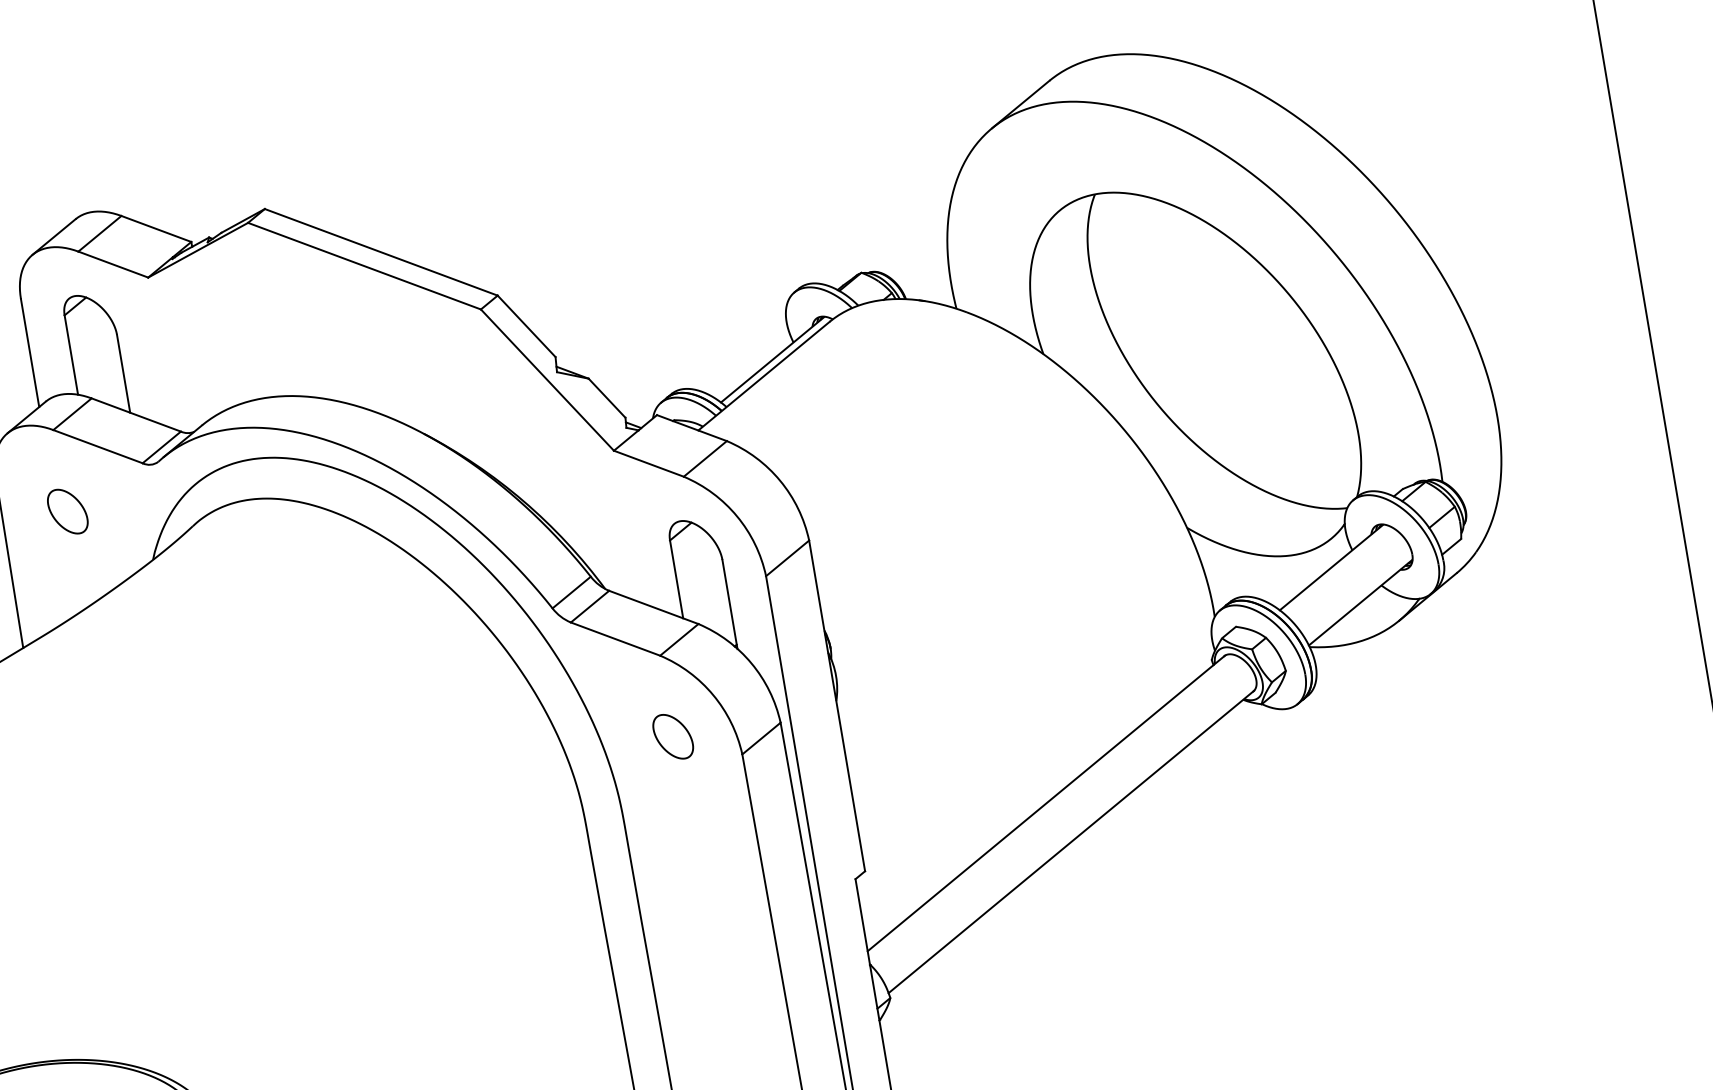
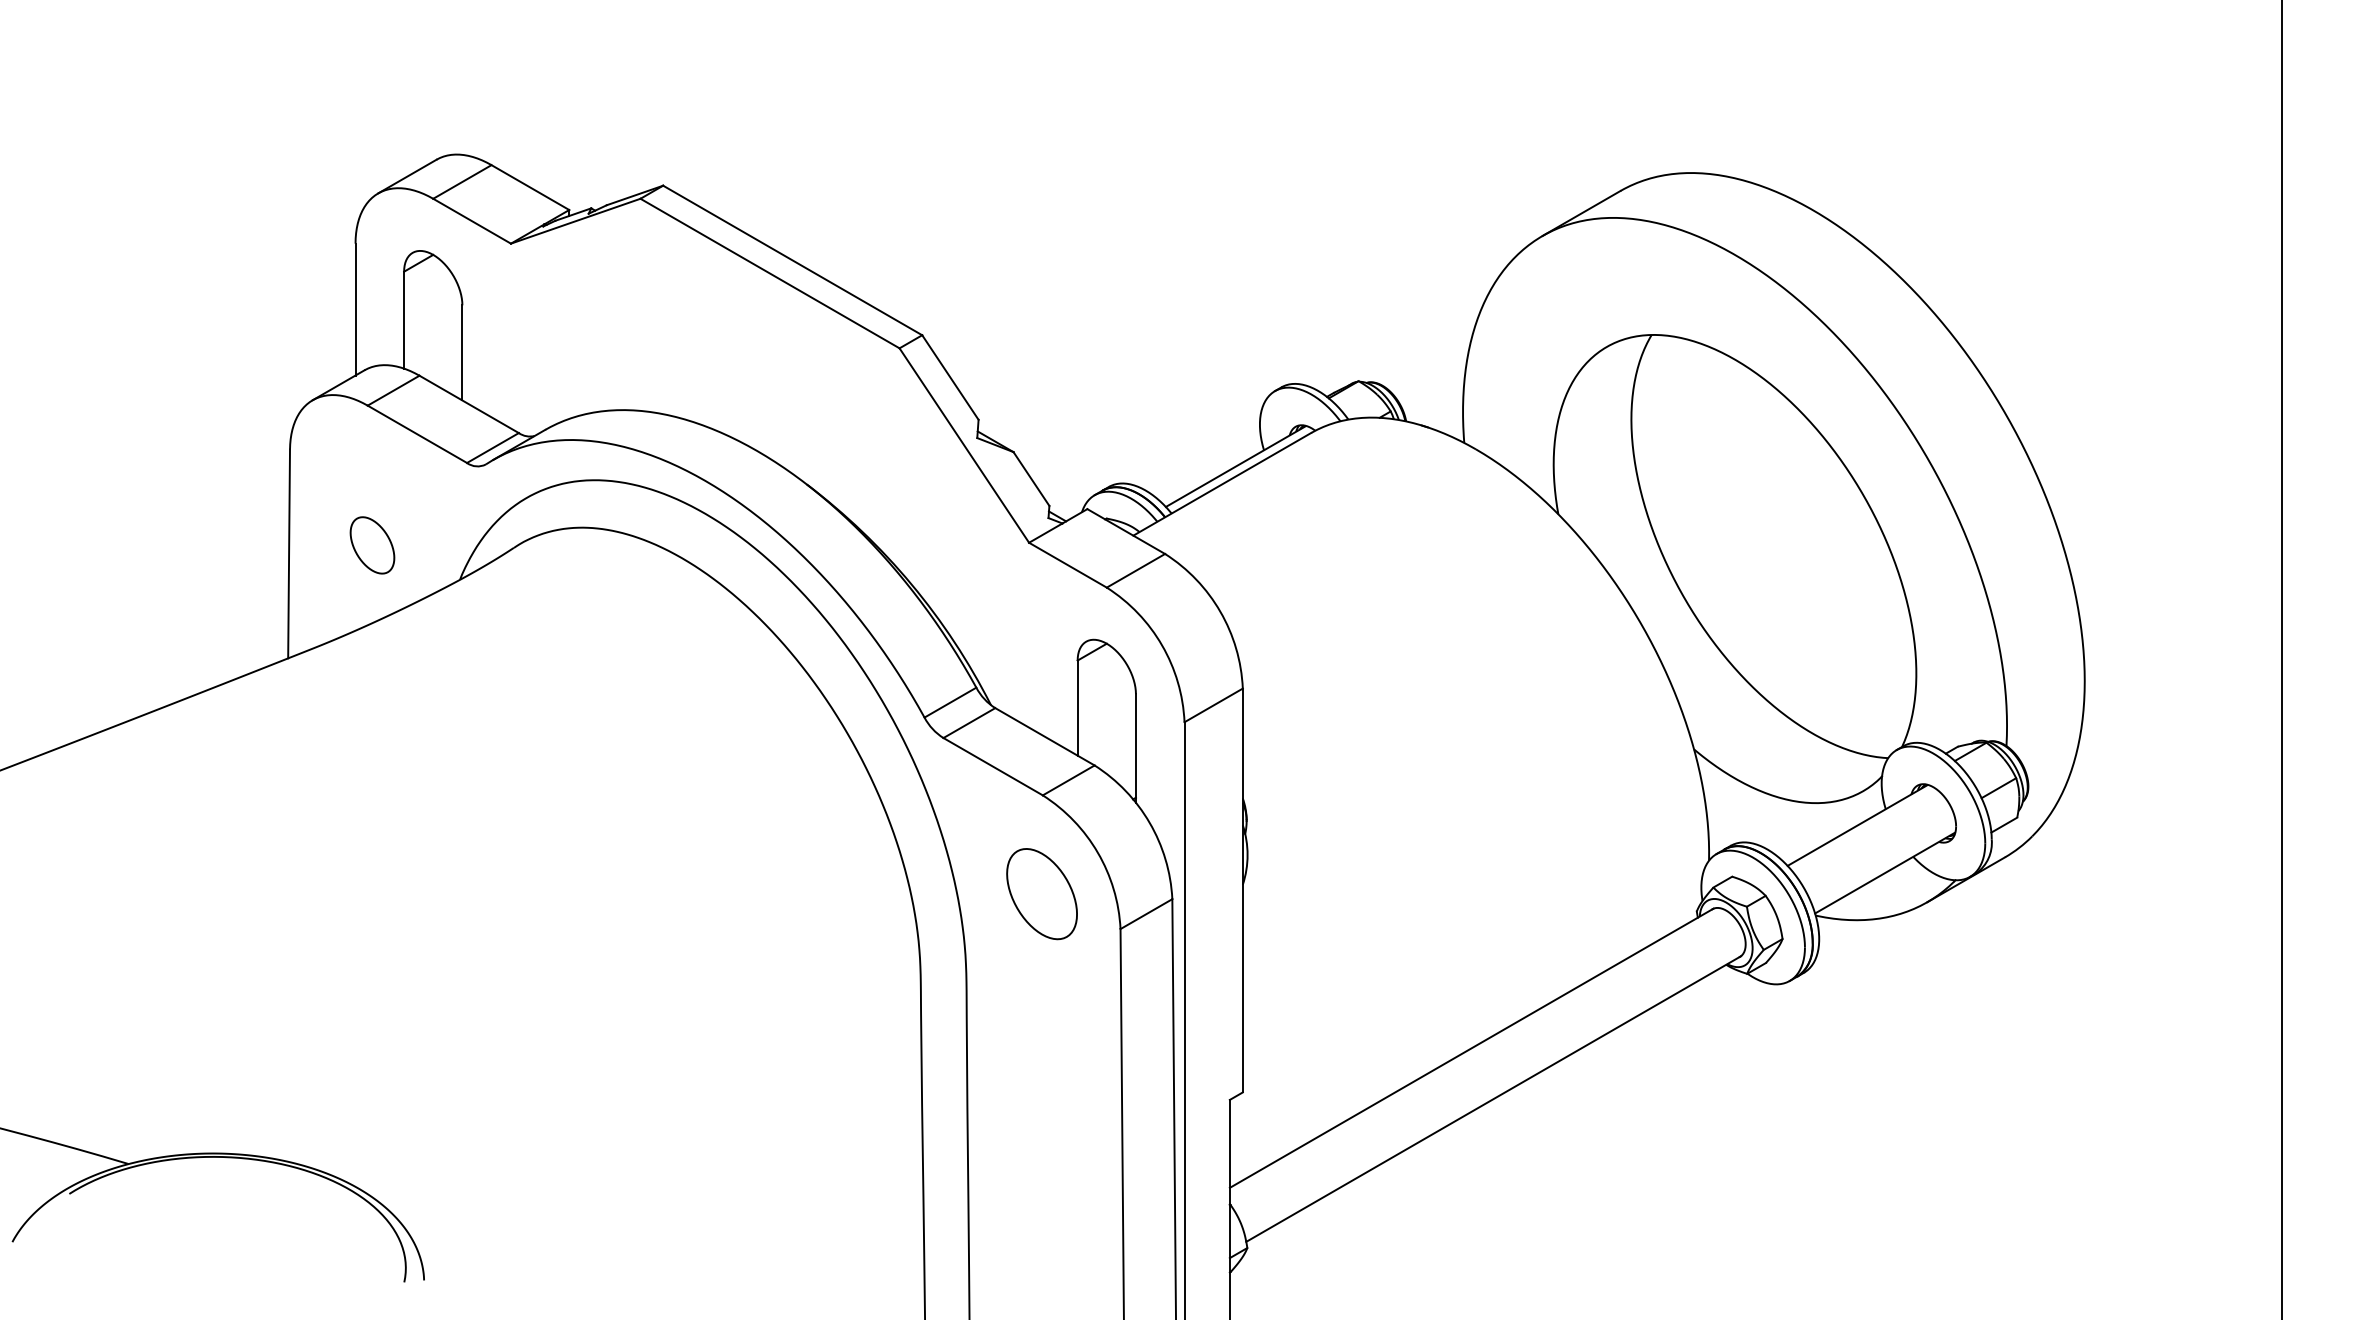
part: (67, 511) -> (372, 545), moved
part: (672, 737) -> (1041, 894), size x1.6

